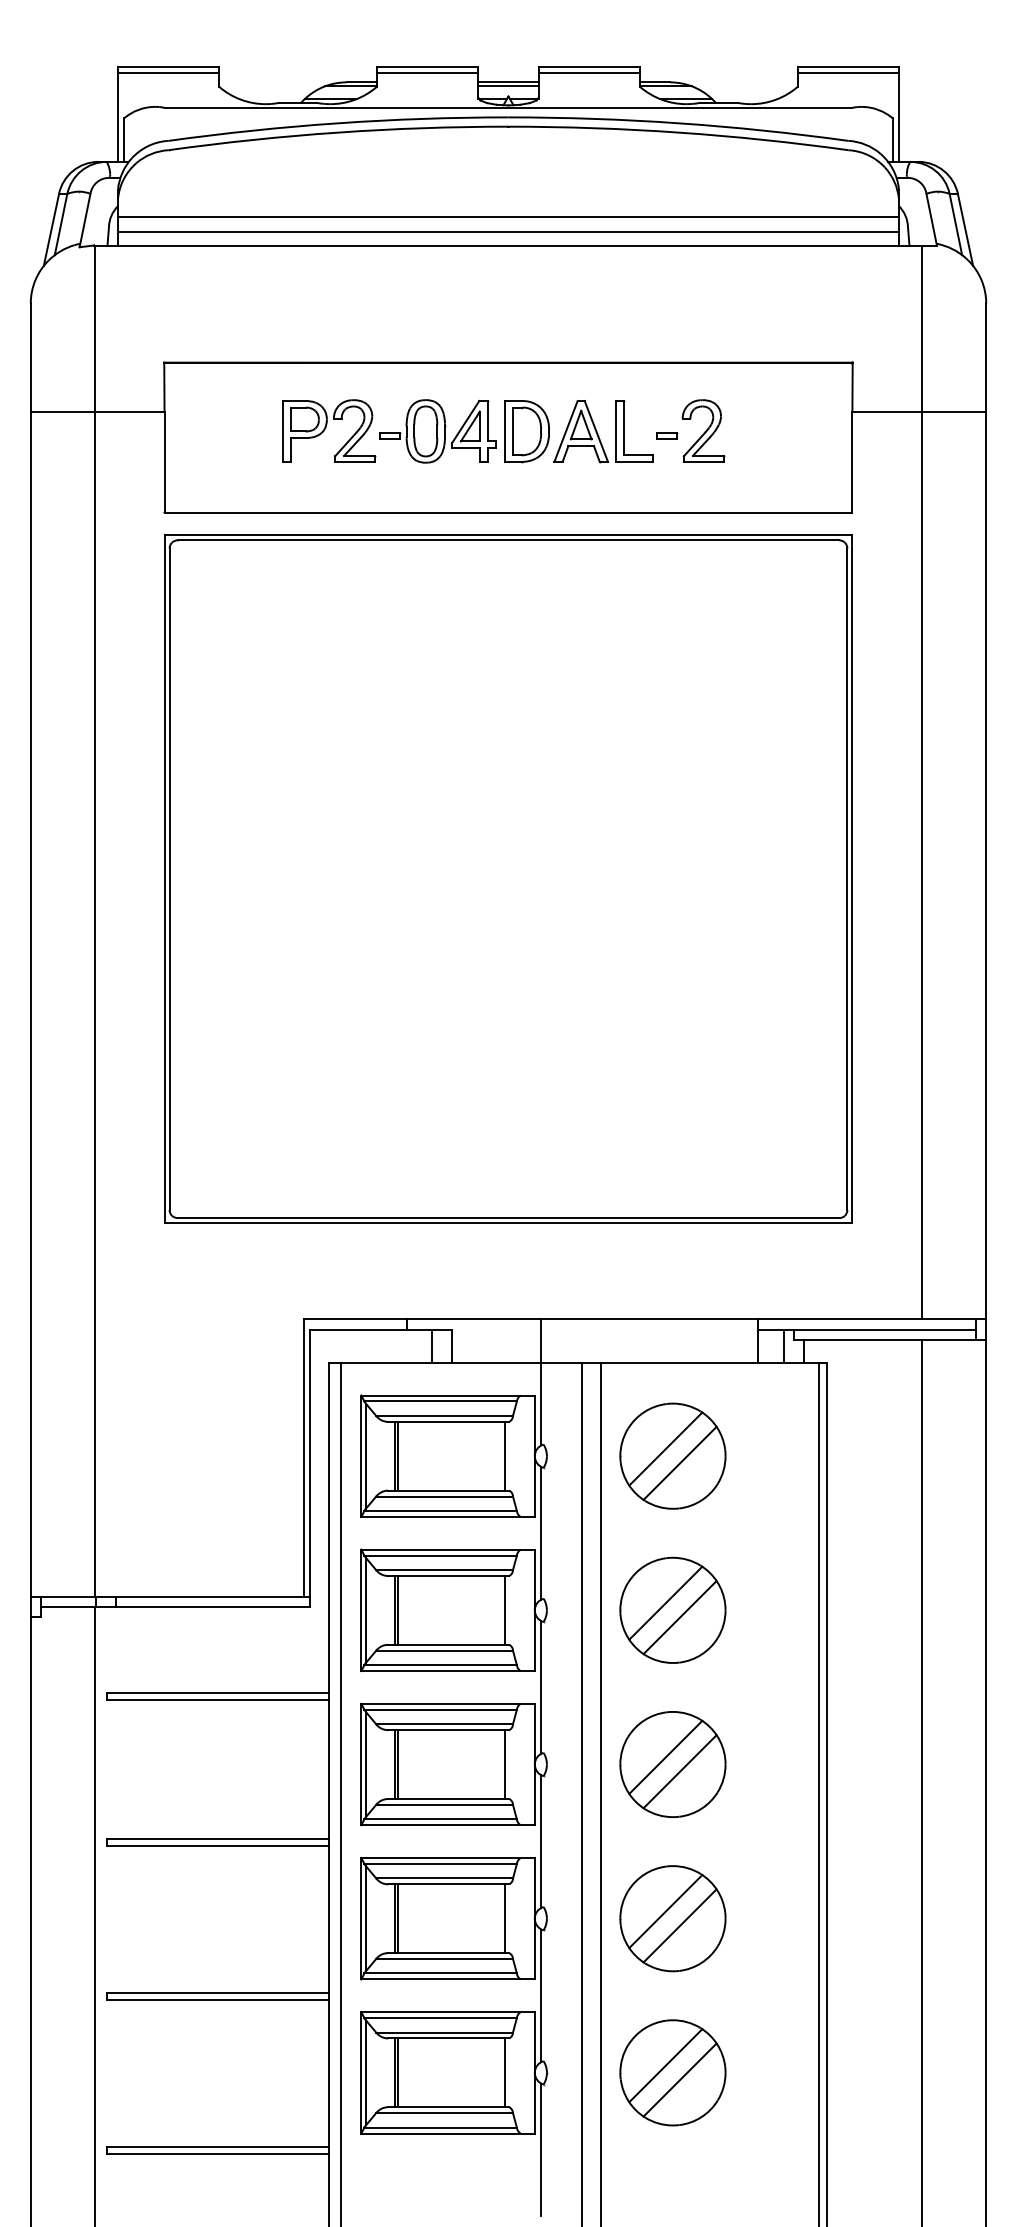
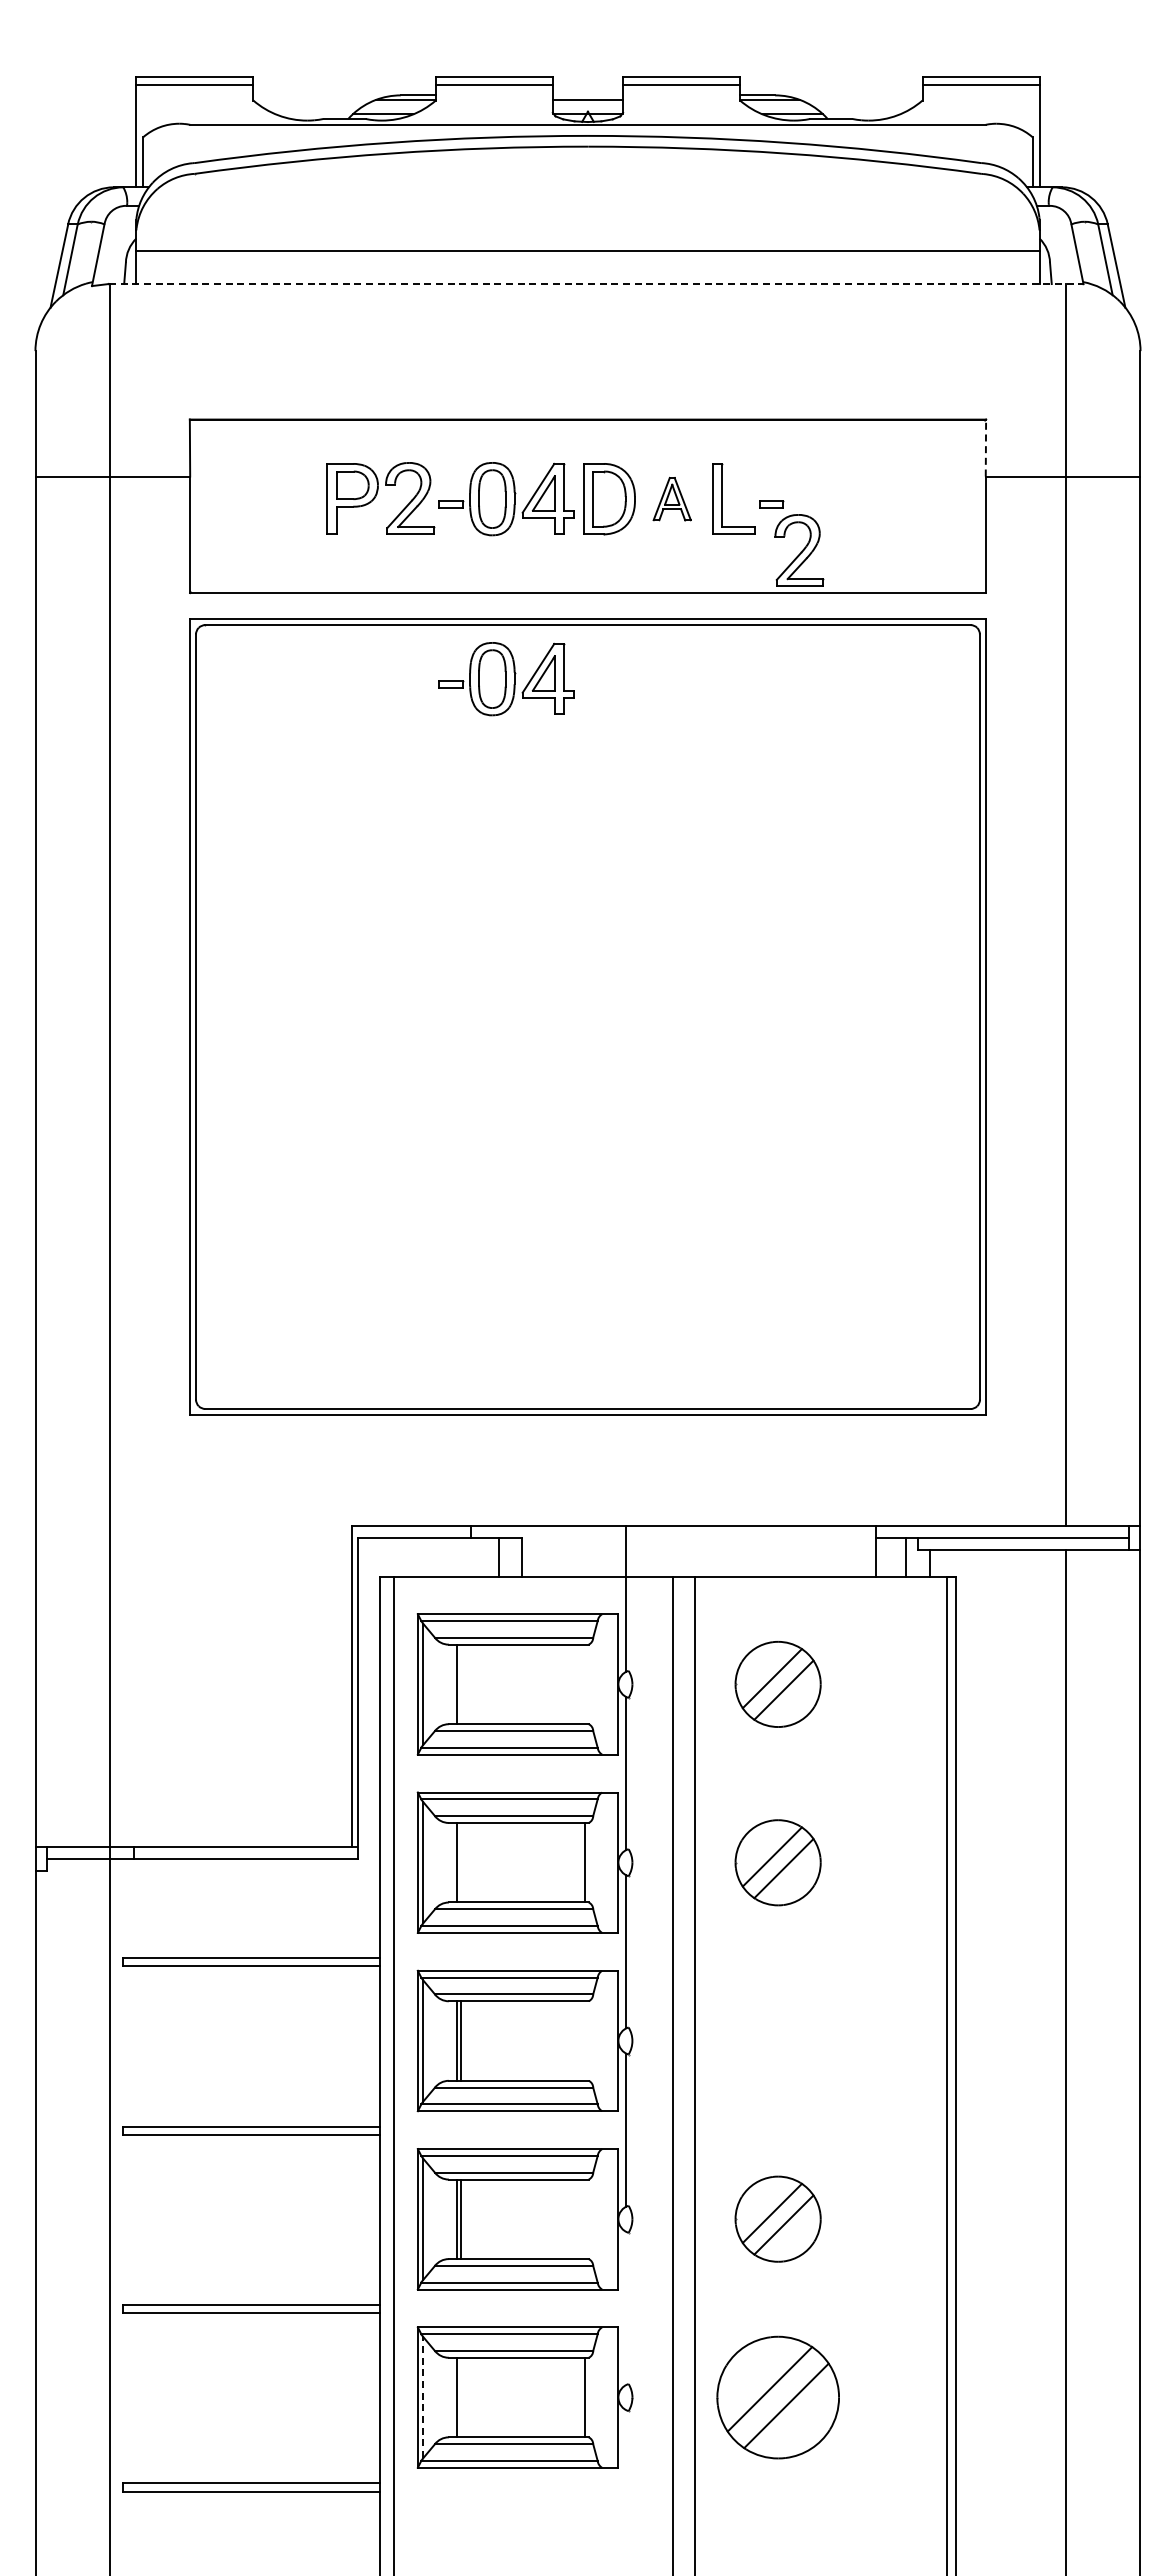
line: (508, 82) -> (587, 95), removed
line: (508, 232) -> (587, 268), removed
line: (515, 245) -> (596, 284), solid -> dashed
line: (852, 386) -> (985, 447), solid -> dashed
part: (581, 430) -> (672, 498), size x0.6
part: (703, 430) -> (799, 550), moved
part: (438, 587) -> (506, 679), added
line: (398, 1456) -> (460, 1684), removed
line: (505, 1456) -> (584, 1684), removed
part: (672, 1456) -> (777, 1684), size x0.7
line: (398, 1610) -> (460, 1862), removed
part: (672, 1610) -> (777, 1862), size x0.7
line: (505, 1764) -> (584, 2040), removed
part: (672, 1764) -> (777, 2040), removed
line: (505, 1918) -> (584, 2219), removed
part: (672, 1918) -> (777, 2218), size x0.7
line: (541, 1995) -> (626, 2308), removed
line: (366, 2072) -> (423, 2397), solid -> dashed
line: (398, 2072) -> (460, 2397), removed
line: (541, 2149) -> (626, 2486), removed

